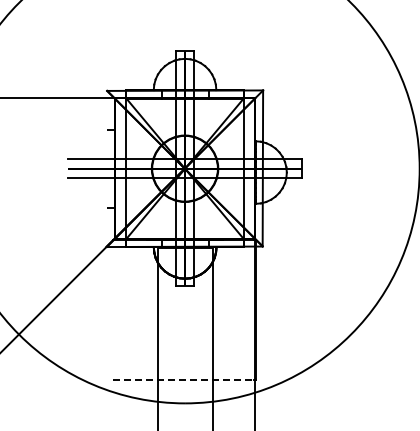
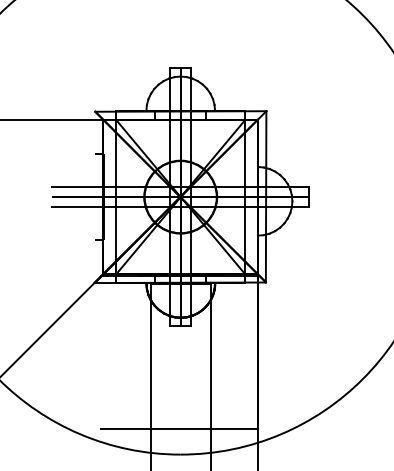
line: (183, 379) -> (179, 428), dashed -> solid

